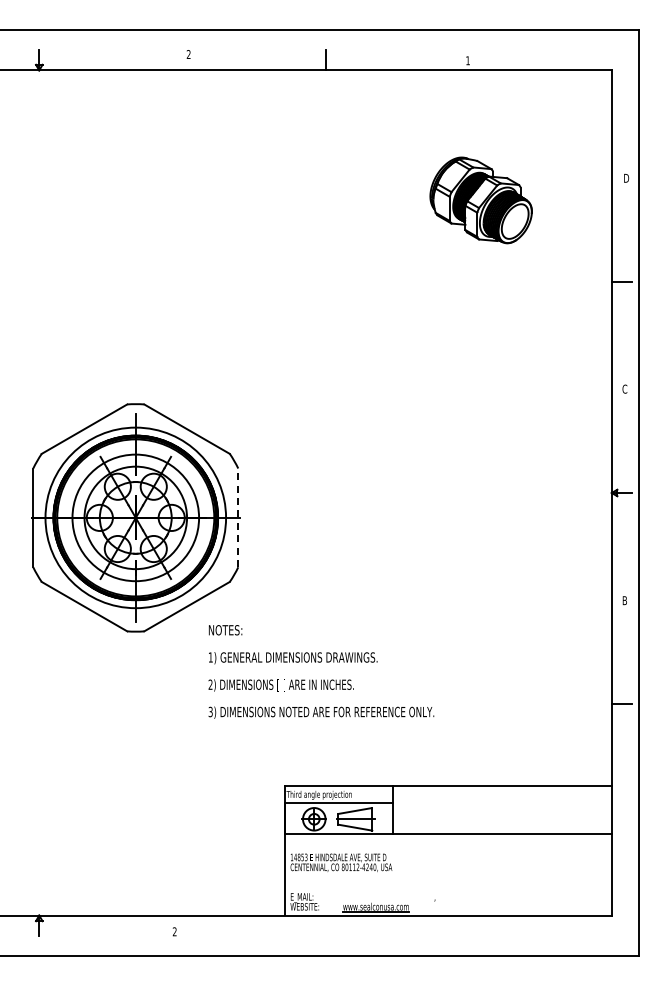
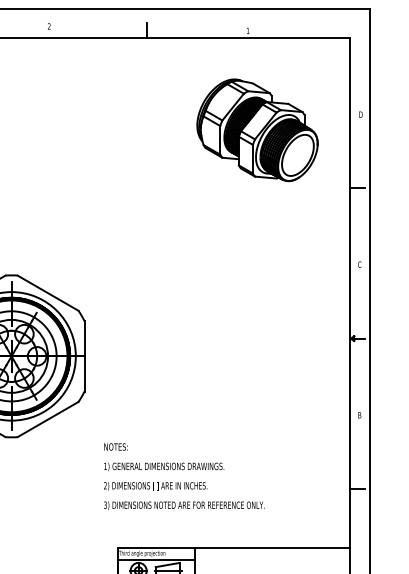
part: (480, 200) -> (256, 130), size x1.67
line: (238, 517) -> (84, 356), dashed -> solid
text: (321, 671) -> (184, 476), moved

